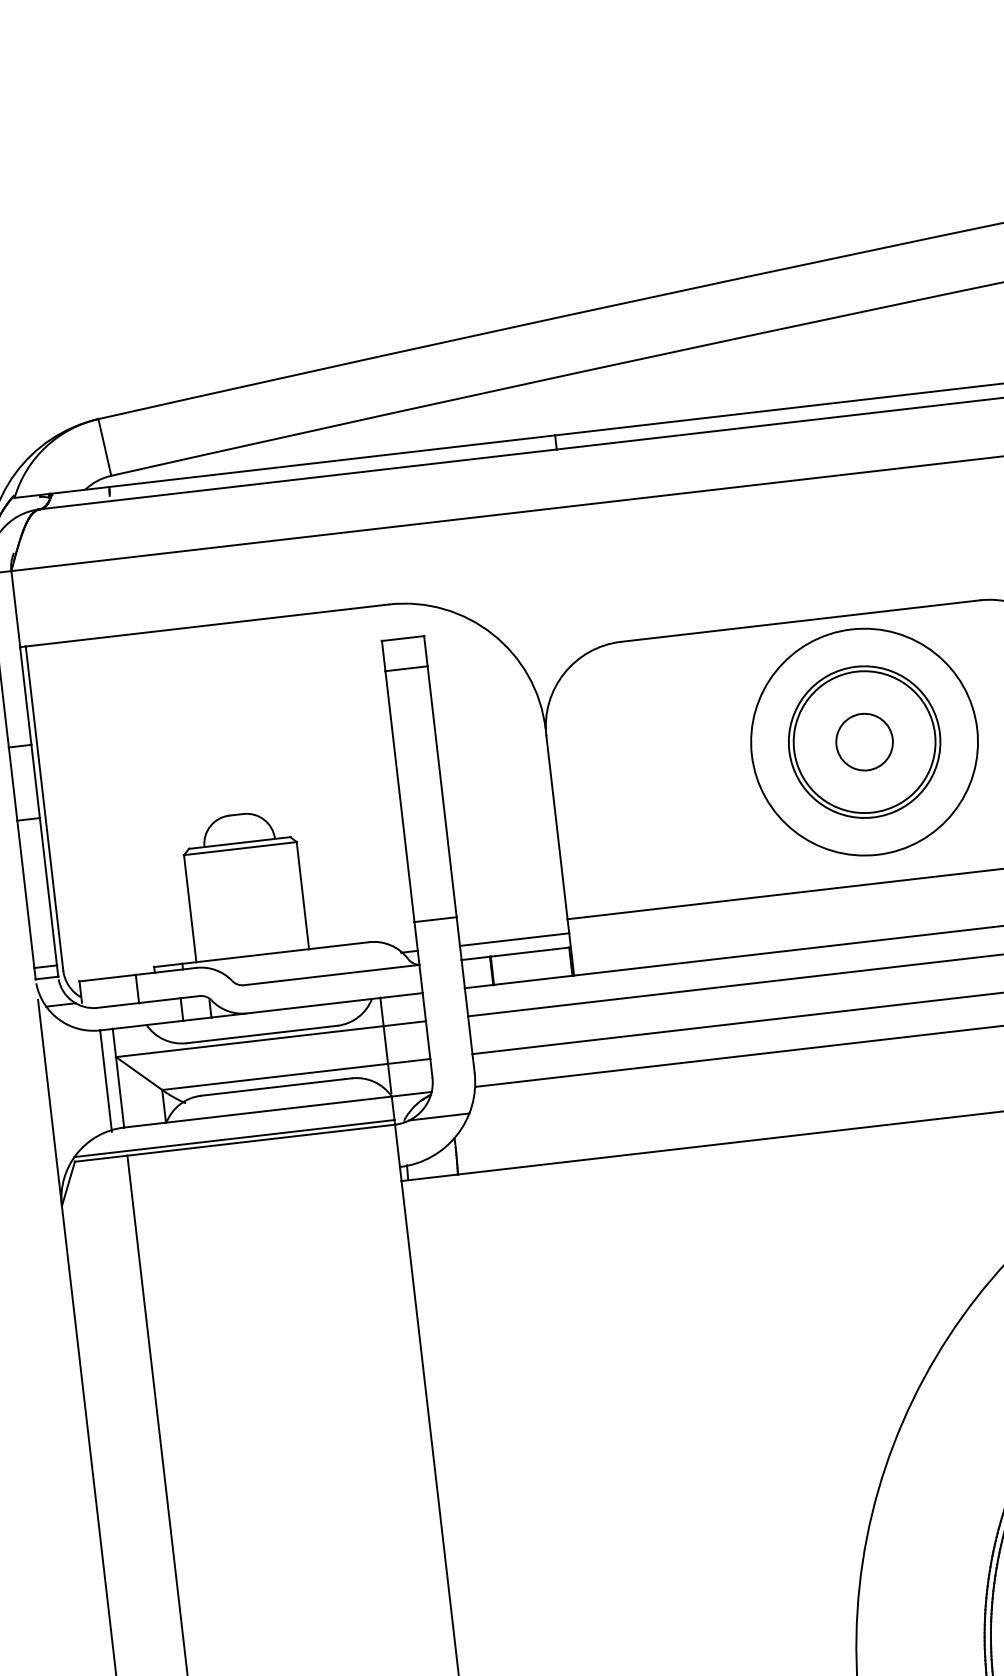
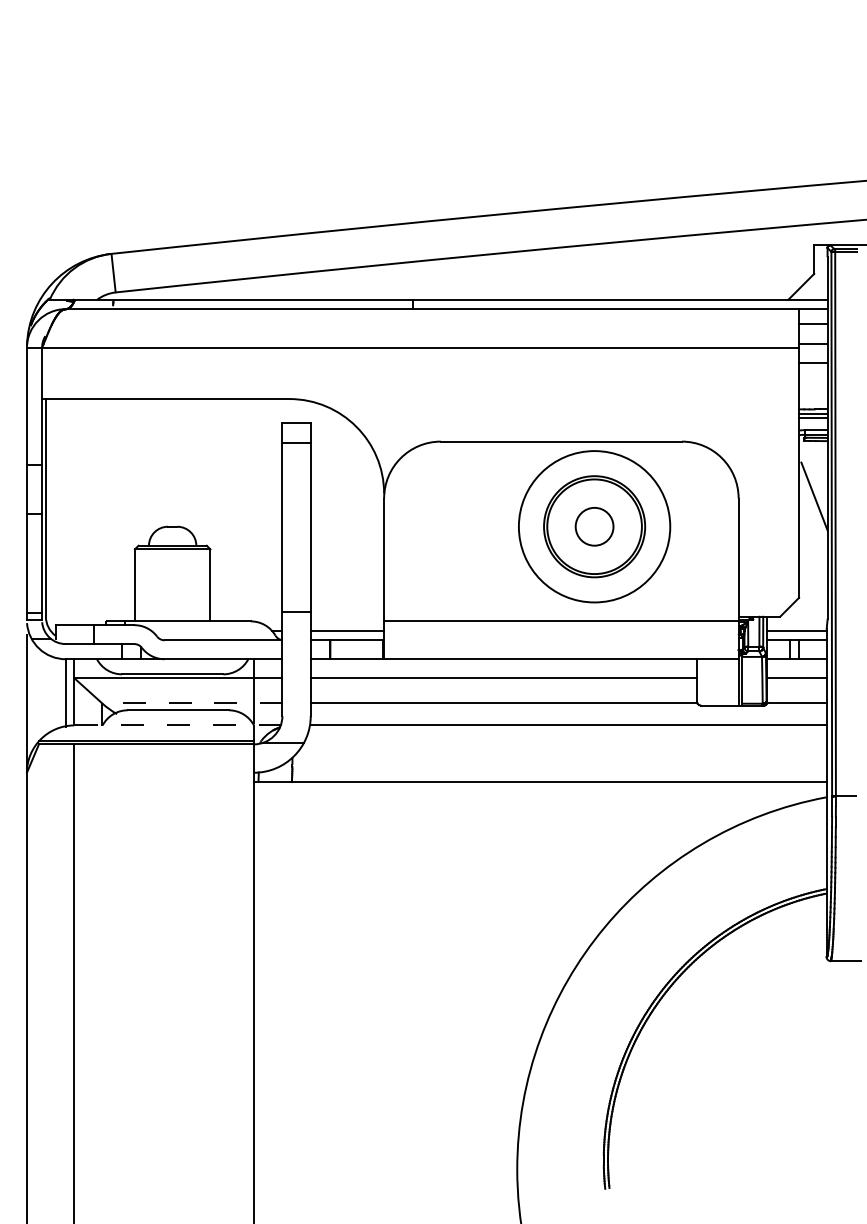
line: (296, 1074) -> (192, 703), solid -> dashed
line: (277, 1109) -> (177, 725), solid -> dashed

